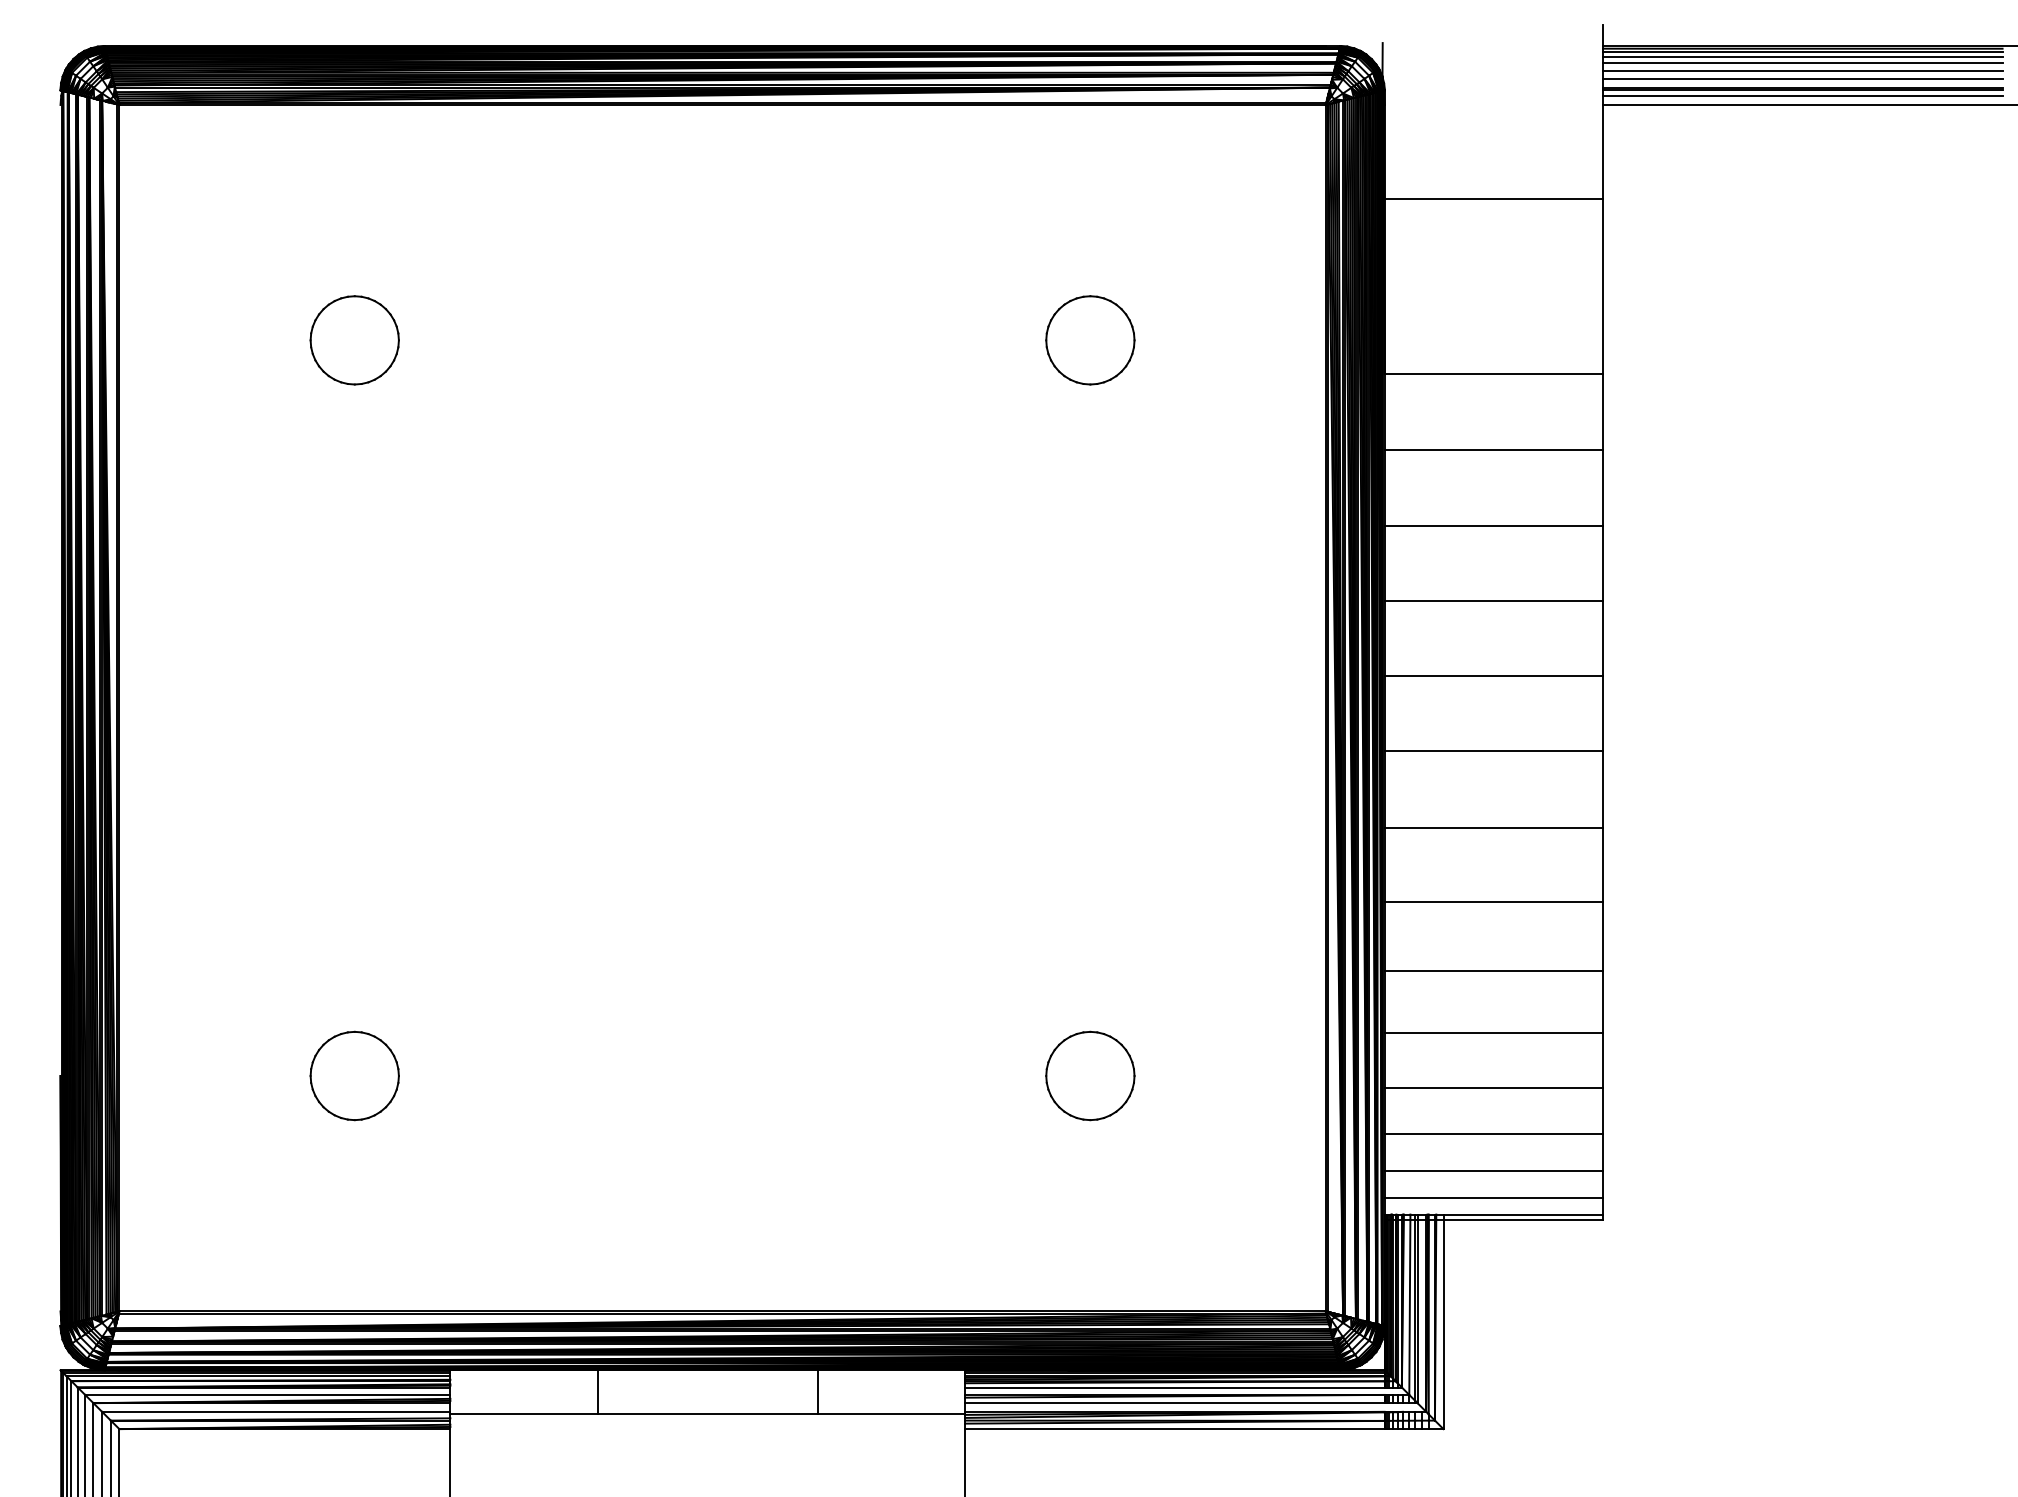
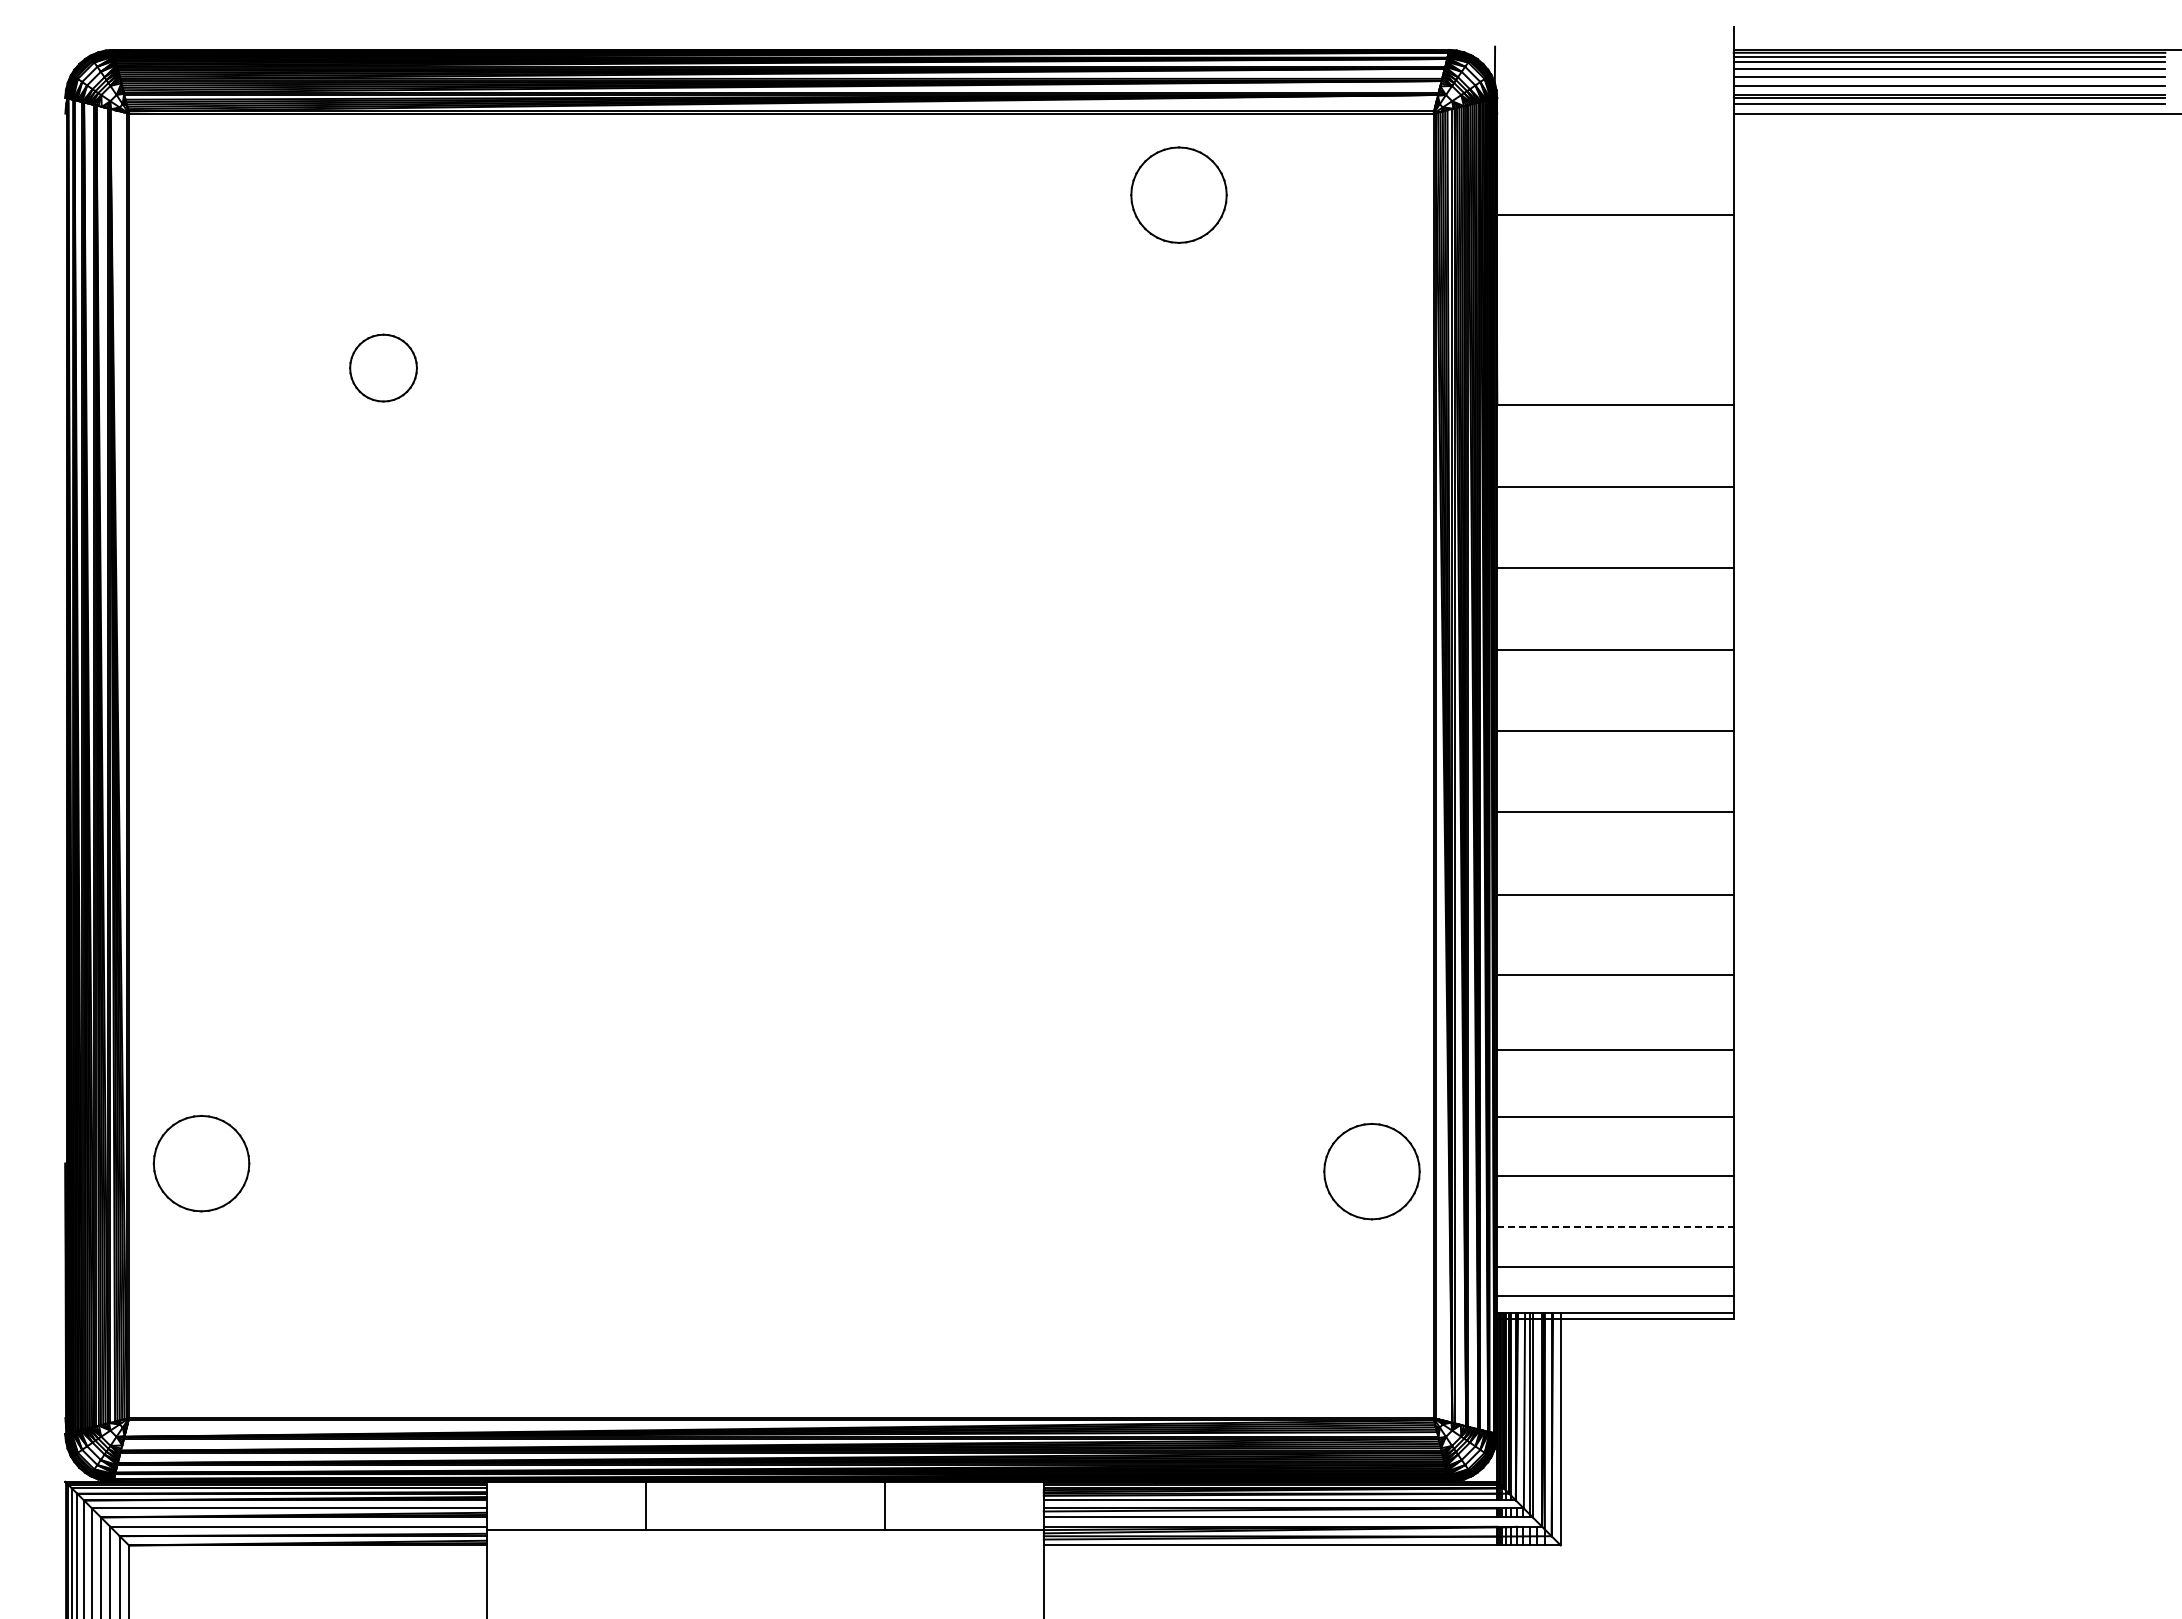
part: (354, 339) -> (383, 367), size x0.7
part: (1089, 339) -> (1178, 194), moved
part: (354, 1075) -> (201, 1163), moved
part: (1089, 1075) -> (1371, 1171), moved
line: (1494, 1134) -> (1615, 1226), solid -> dashed

